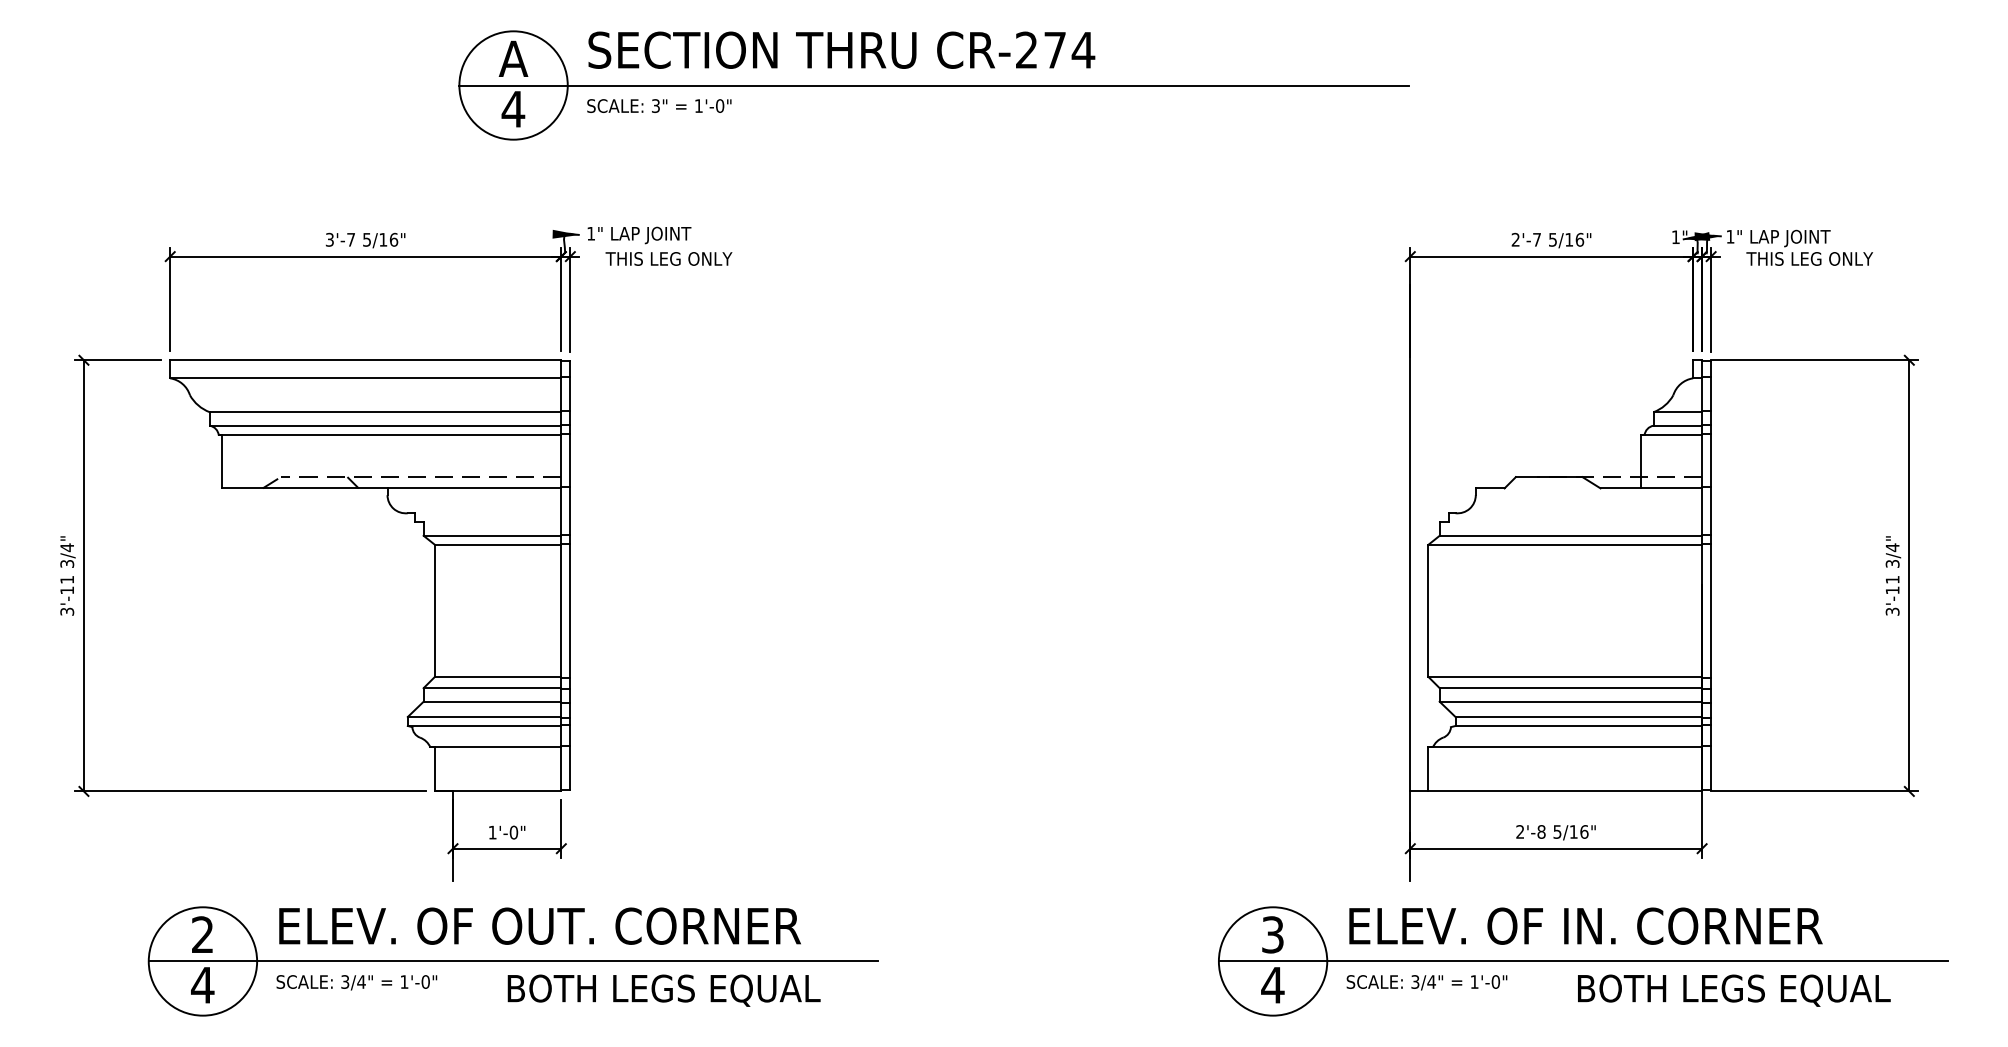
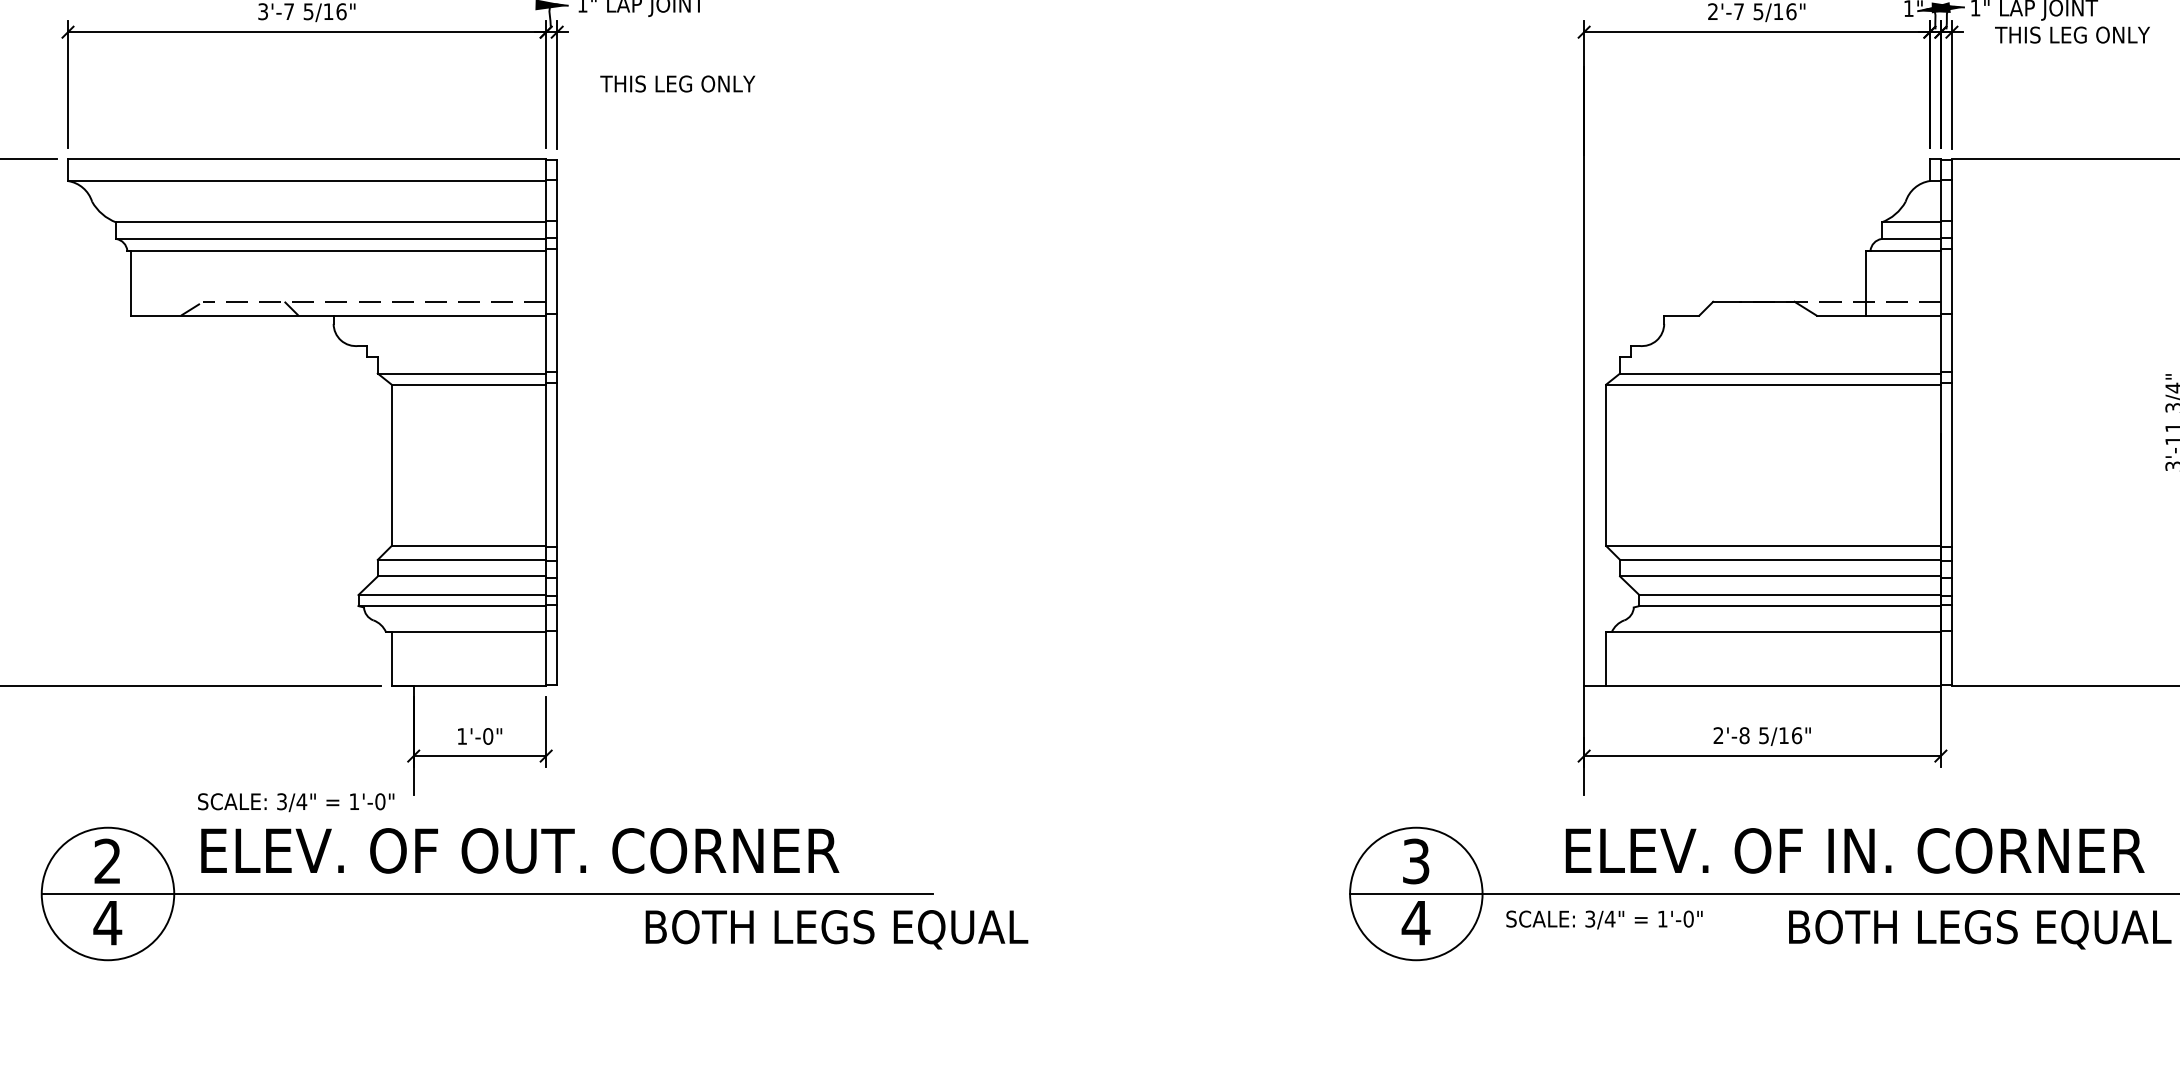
text: (668, 258) -> (677, 83), moved
text: (1585, 925) -> (1854, 850), moved
text: (356, 982) -> (295, 802), moved
text: (663, 990) -> (836, 929), moved

